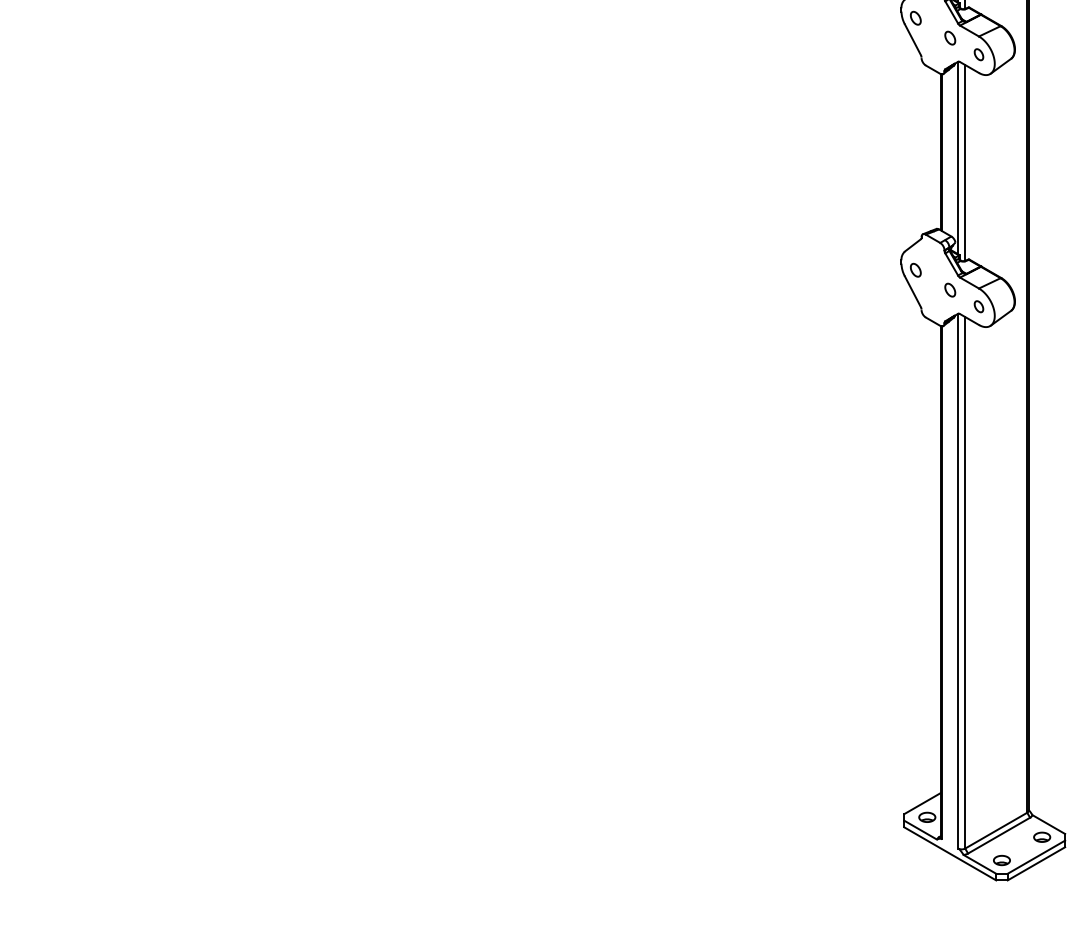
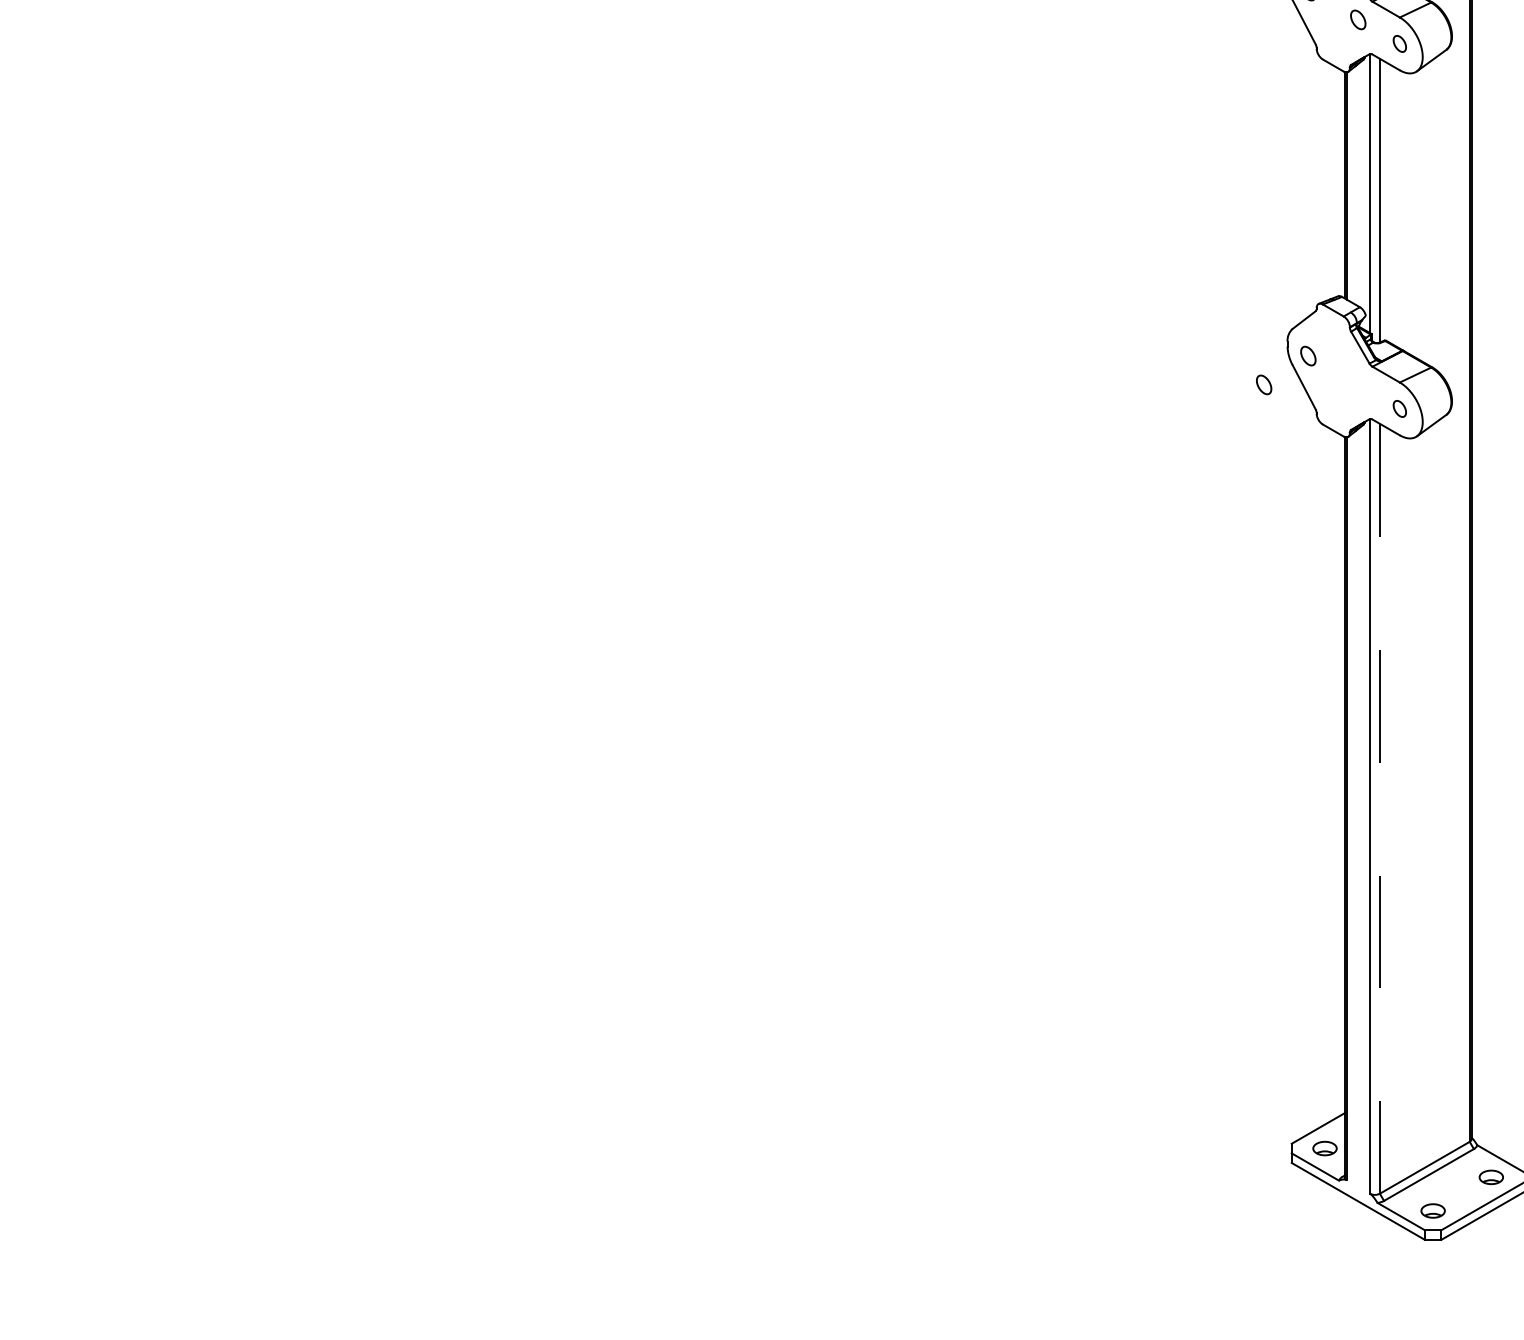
part: (950, 289) -> (1264, 383), moved
line: (965, 582) -> (1380, 808), solid -> dashed

